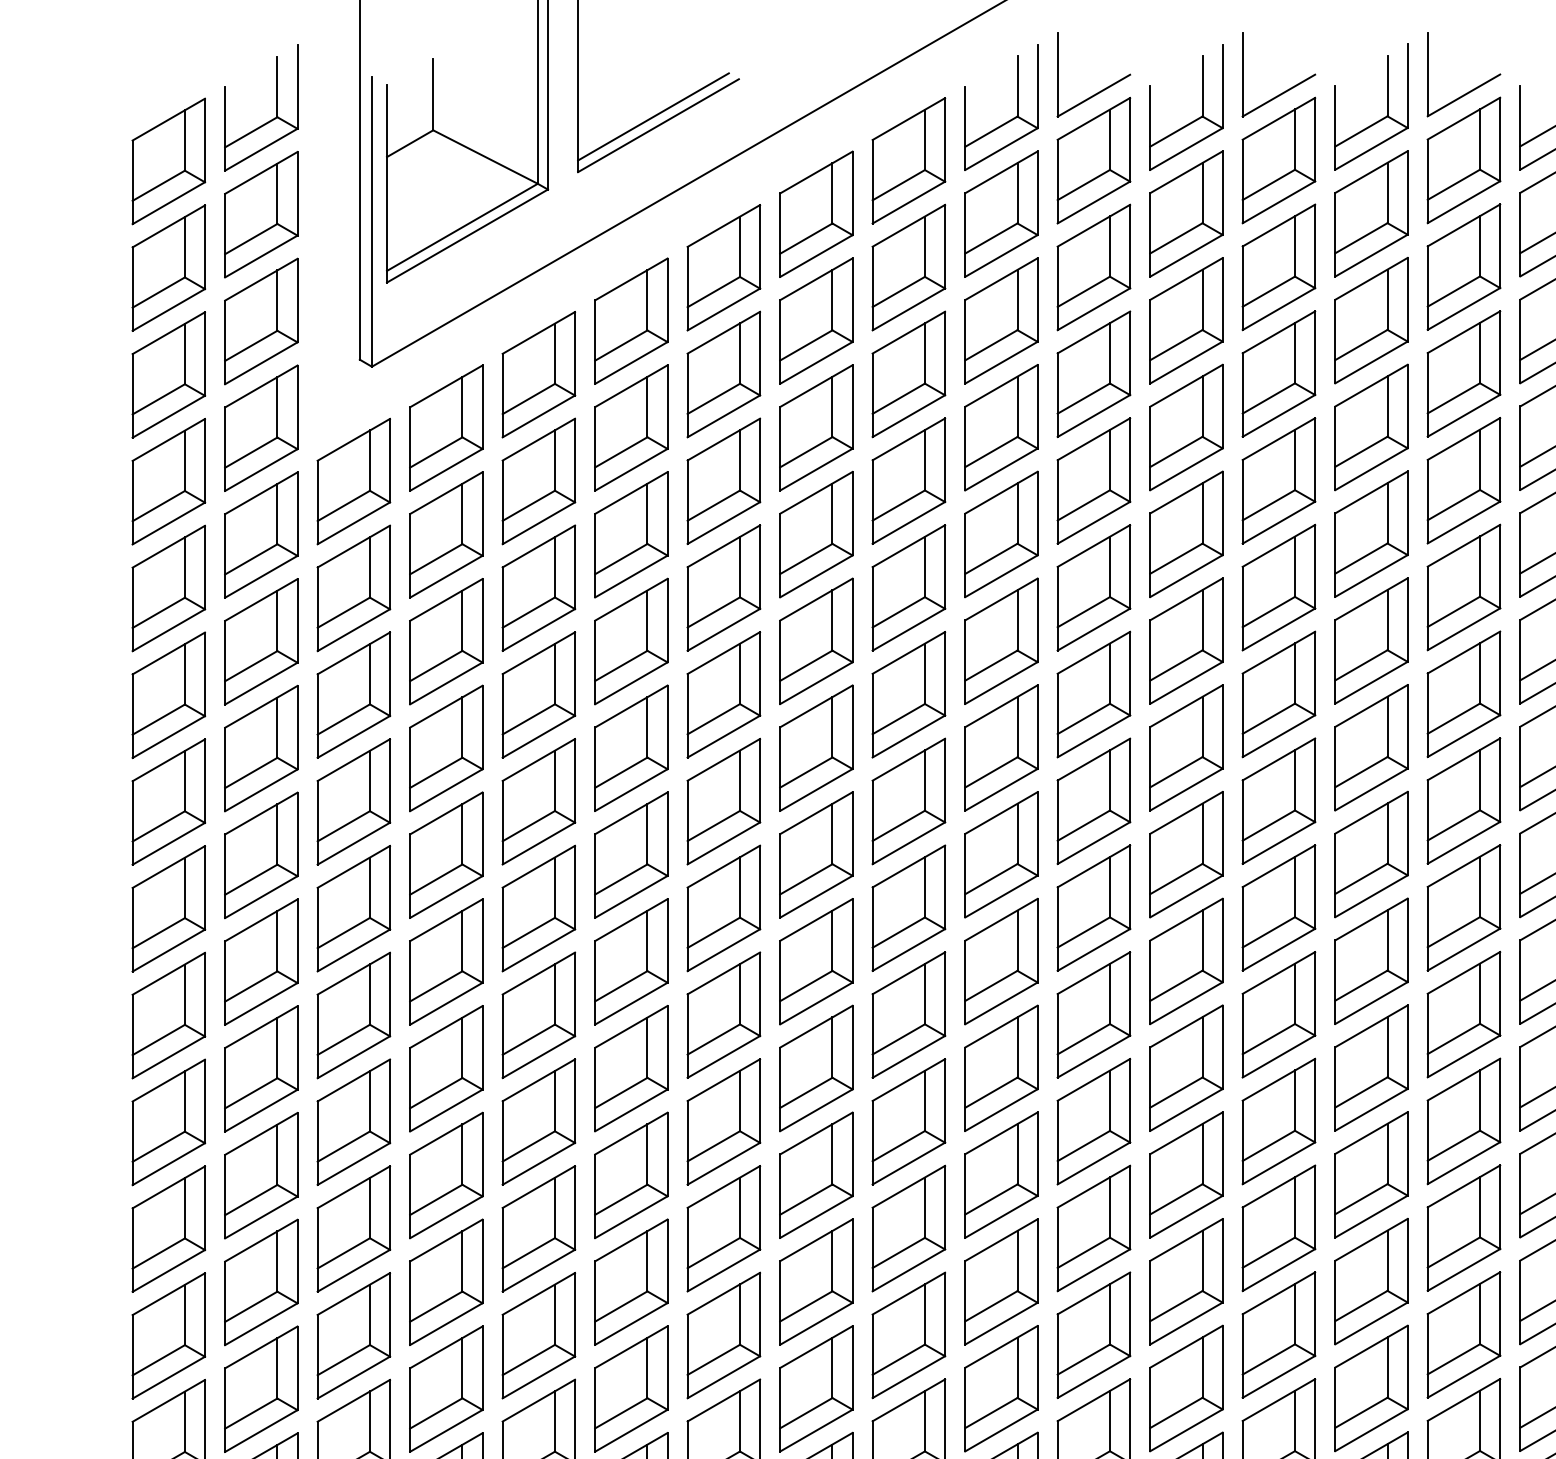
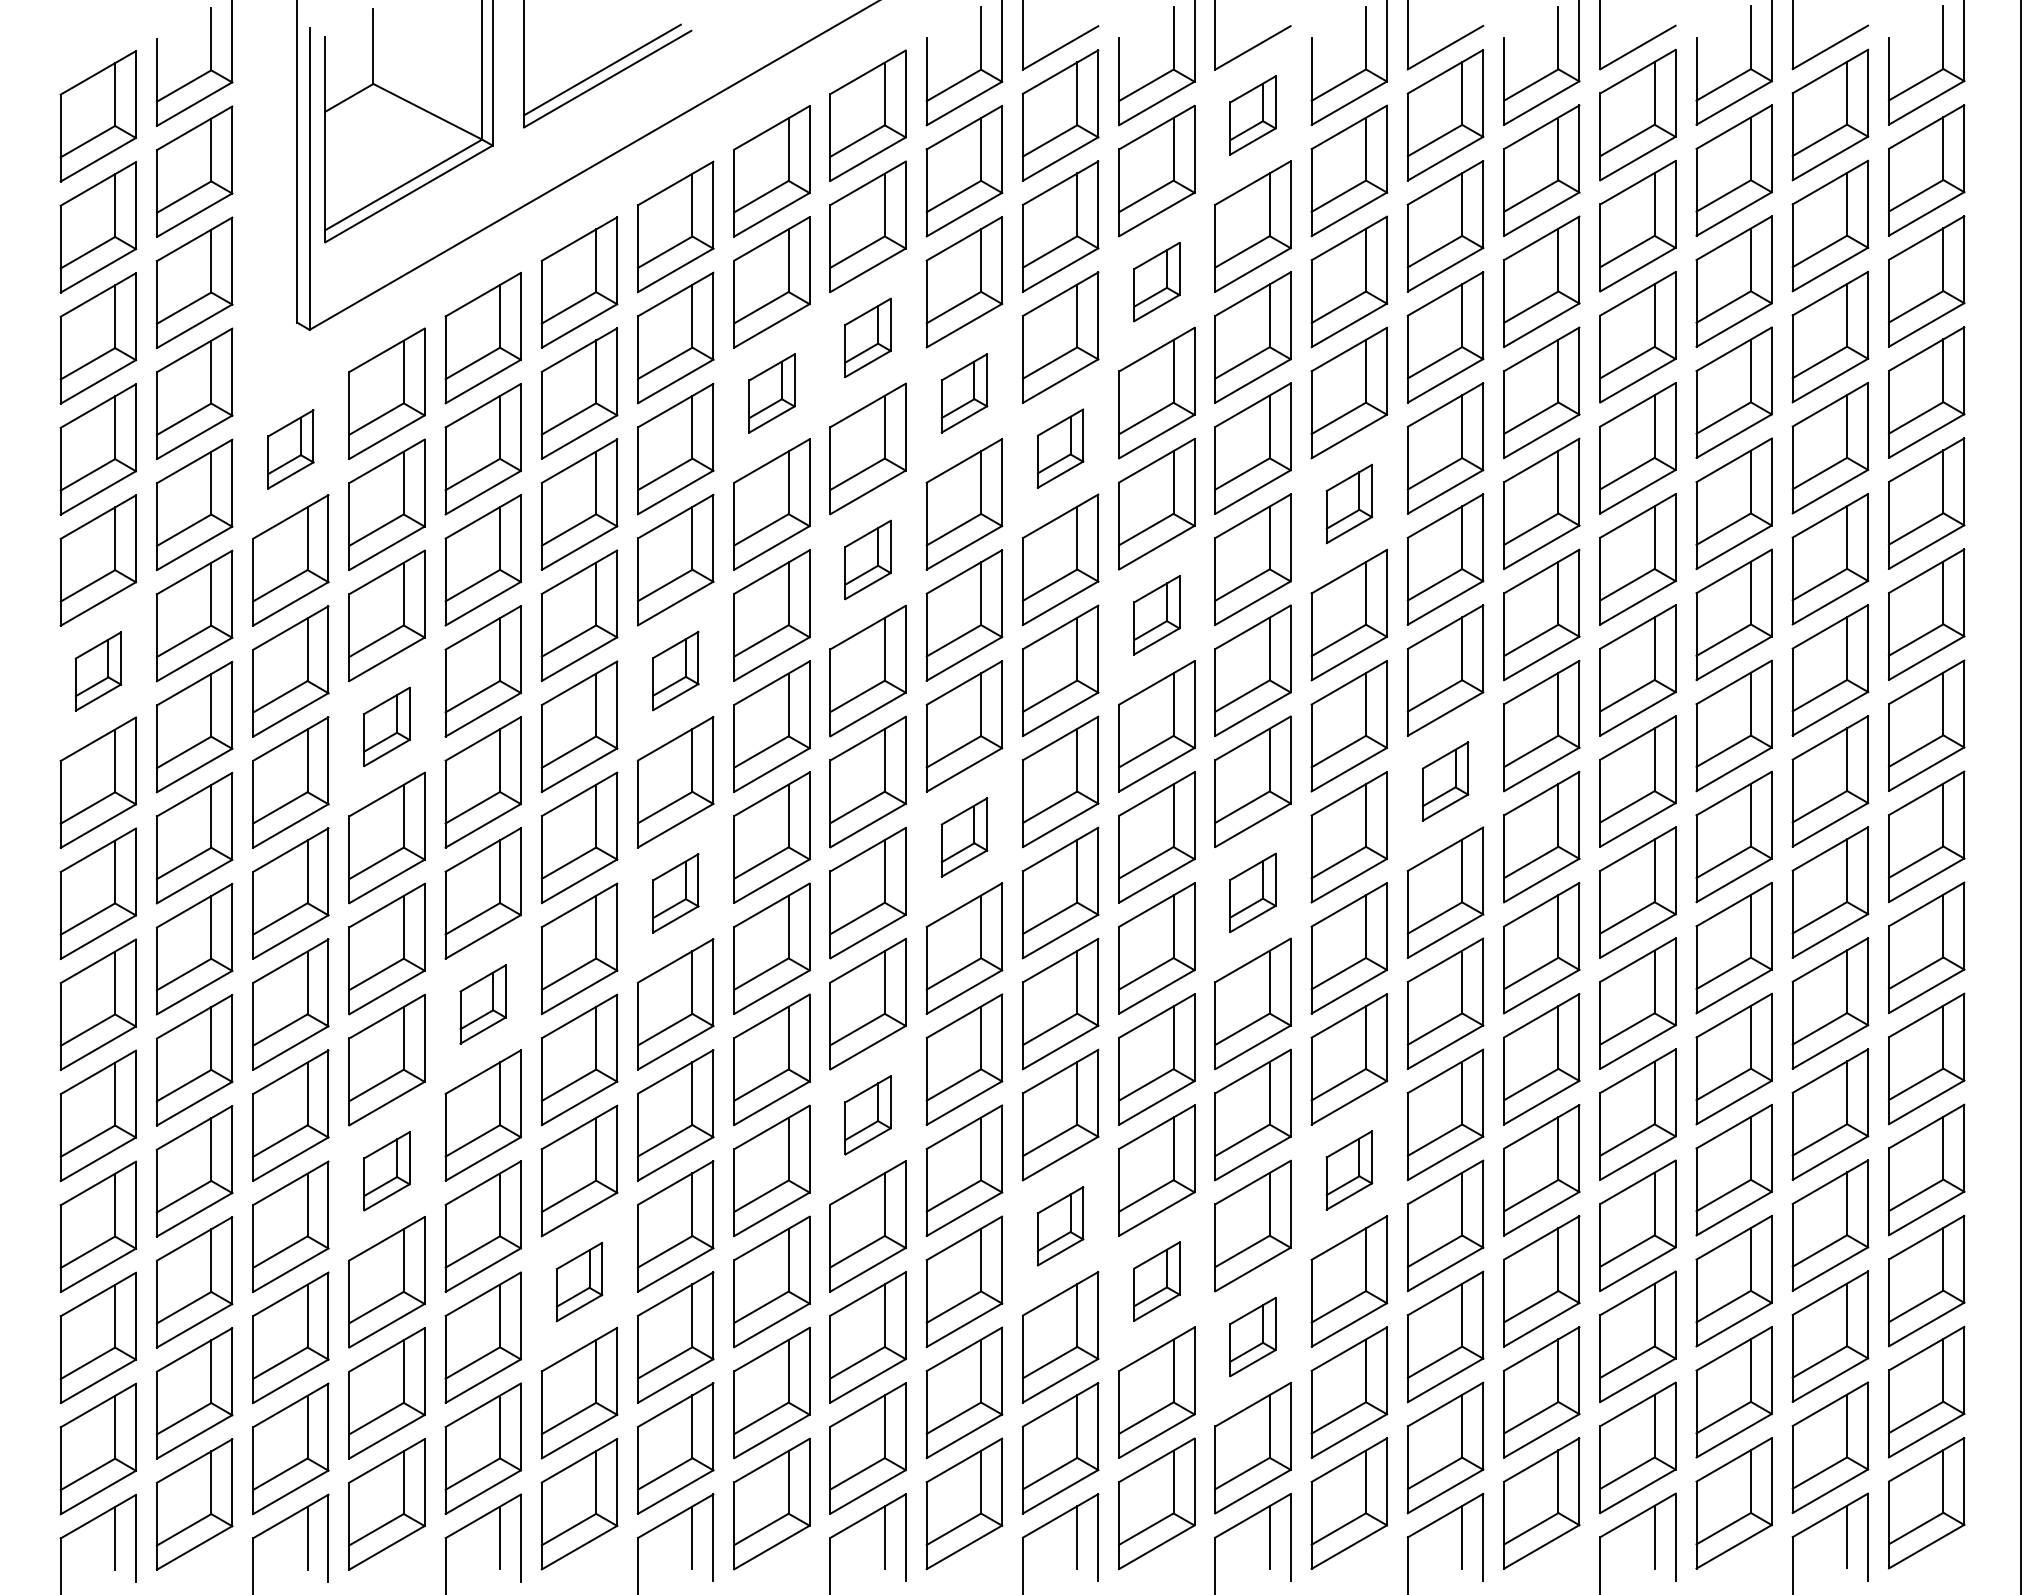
part: (1278, 160) -> (1252, 115), size x0.6
part: (1186, 320) -> (1156, 281), size x0.6
part: (908, 374) -> (867, 337), size x0.6
part: (815, 427) -> (771, 393), size x0.6
part: (1001, 427) -> (964, 393), size x0.6
part: (1093, 480) -> (1060, 448), size x0.6
part: (353, 481) -> (290, 449), size x0.6
part: (1371, 533) -> (1349, 503), size x0.6
part: (908, 587) -> (867, 559), size x0.6
part: (1186, 641) -> (1156, 615), size x0.6
part: (723, 694) -> (675, 670), size x0.6
part: (168, 695) -> (98, 671), size x0.6
part: (445, 748) -> (386, 726), size x0.6
part: (1463, 800) -> (1445, 781), size x0.6
part: (1001, 854) -> (964, 837), size x0.6
part: (1278, 907) -> (1252, 892), size x0.6
part: (723, 908) -> (675, 893), size x0.6
part: (538, 1015) -> (482, 1004), size x0.6
part: (908, 1122) -> (867, 1115), size x0.6
part: (1371, 1174) -> (1349, 1170), size x0.6
part: (445, 1175) -> (386, 1171), size x0.6
part: (1093, 1228) -> (1060, 1226), size x0.6
part: (631, 1281) -> (579, 1281), size x0.6
part: (1186, 1281) -> (1156, 1281), size x0.6
part: (1278, 1334) -> (1252, 1336), size x0.6

